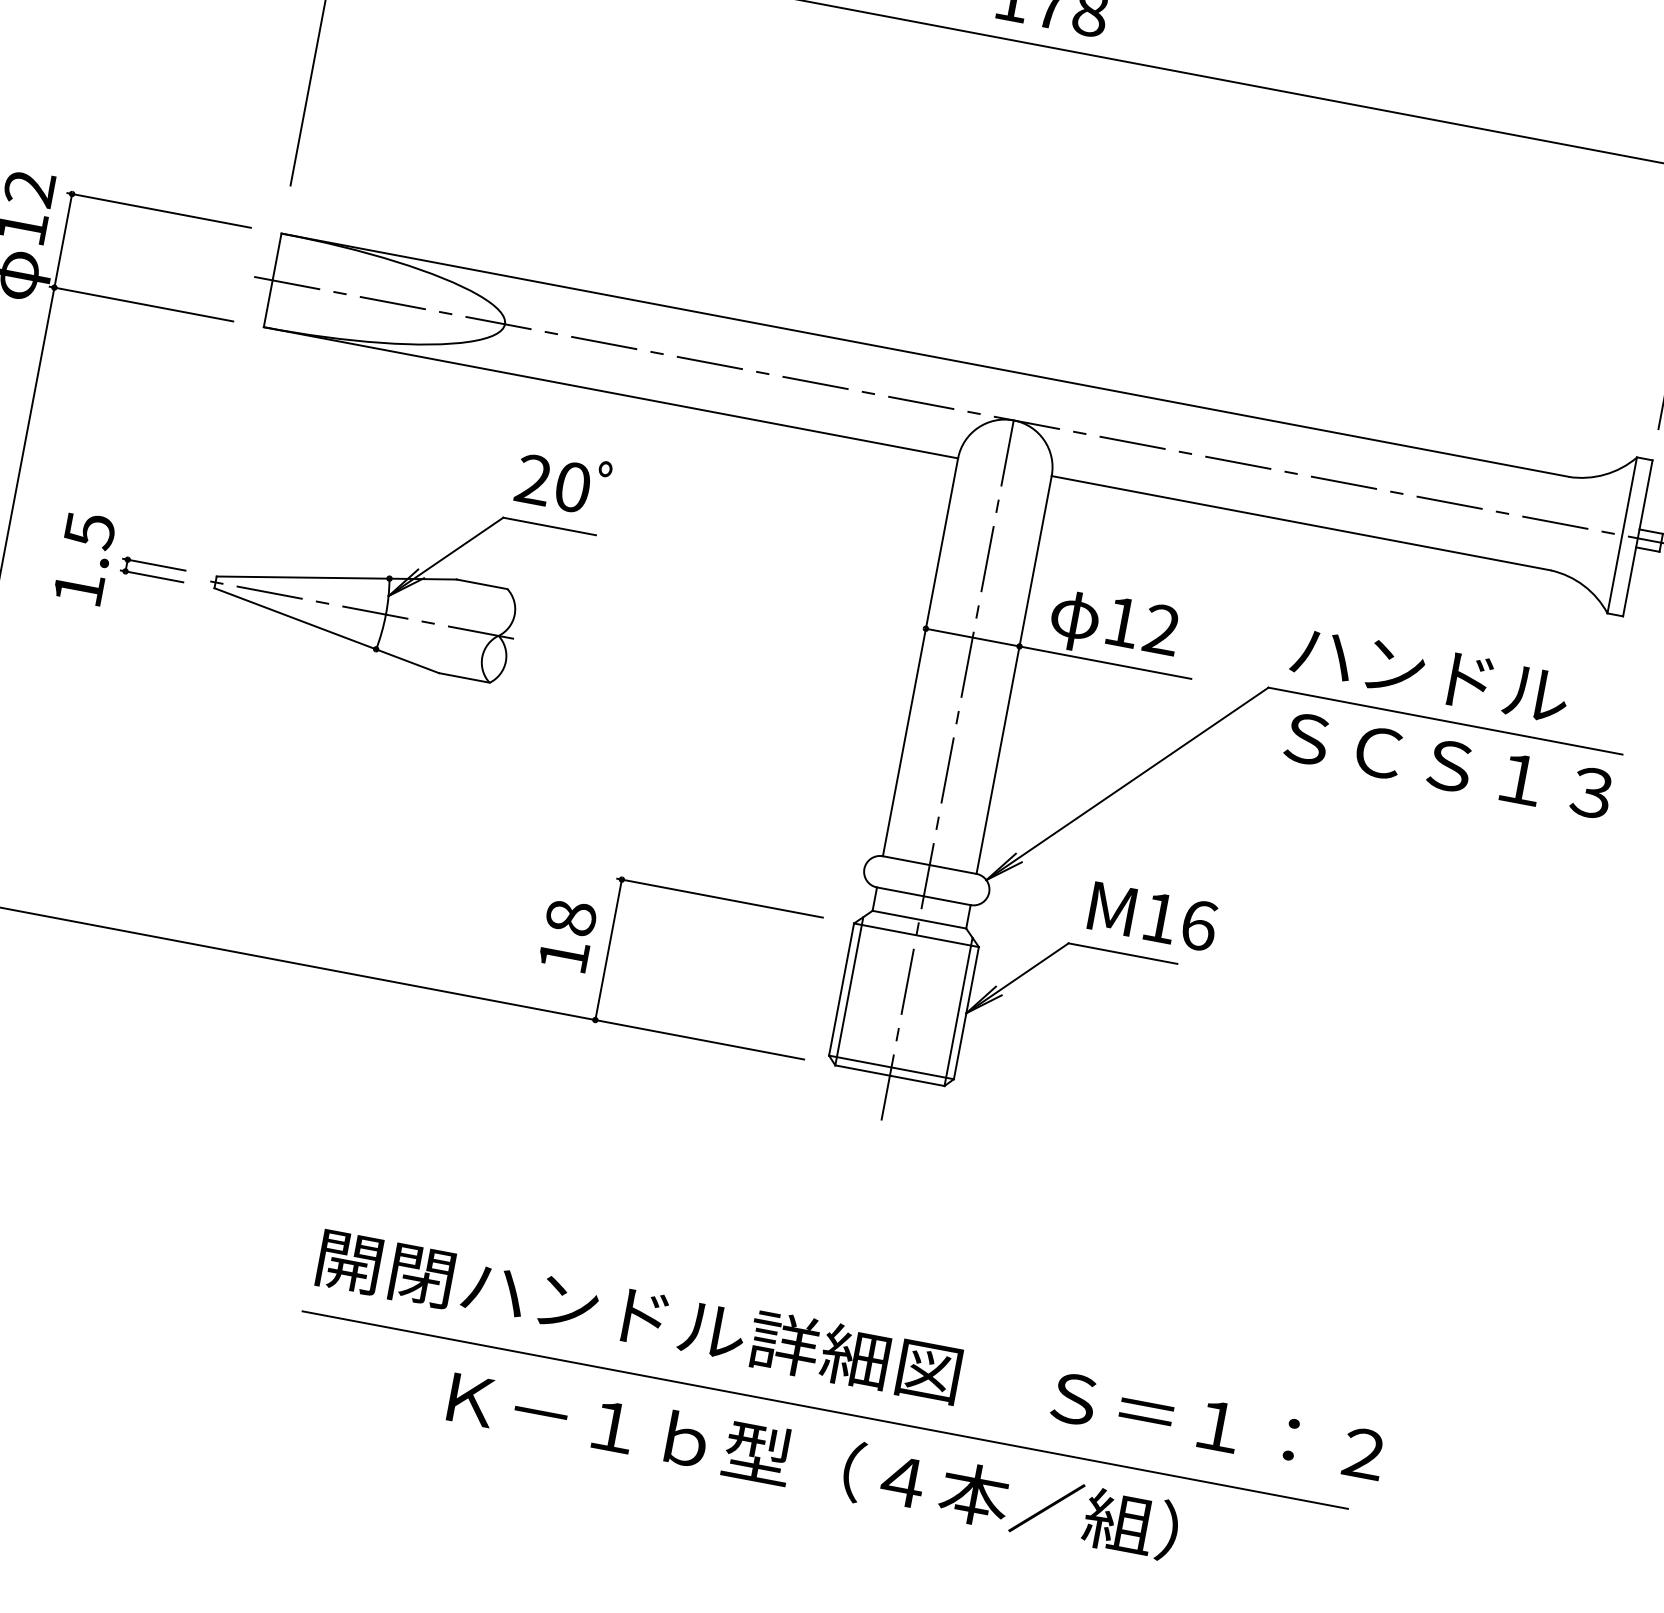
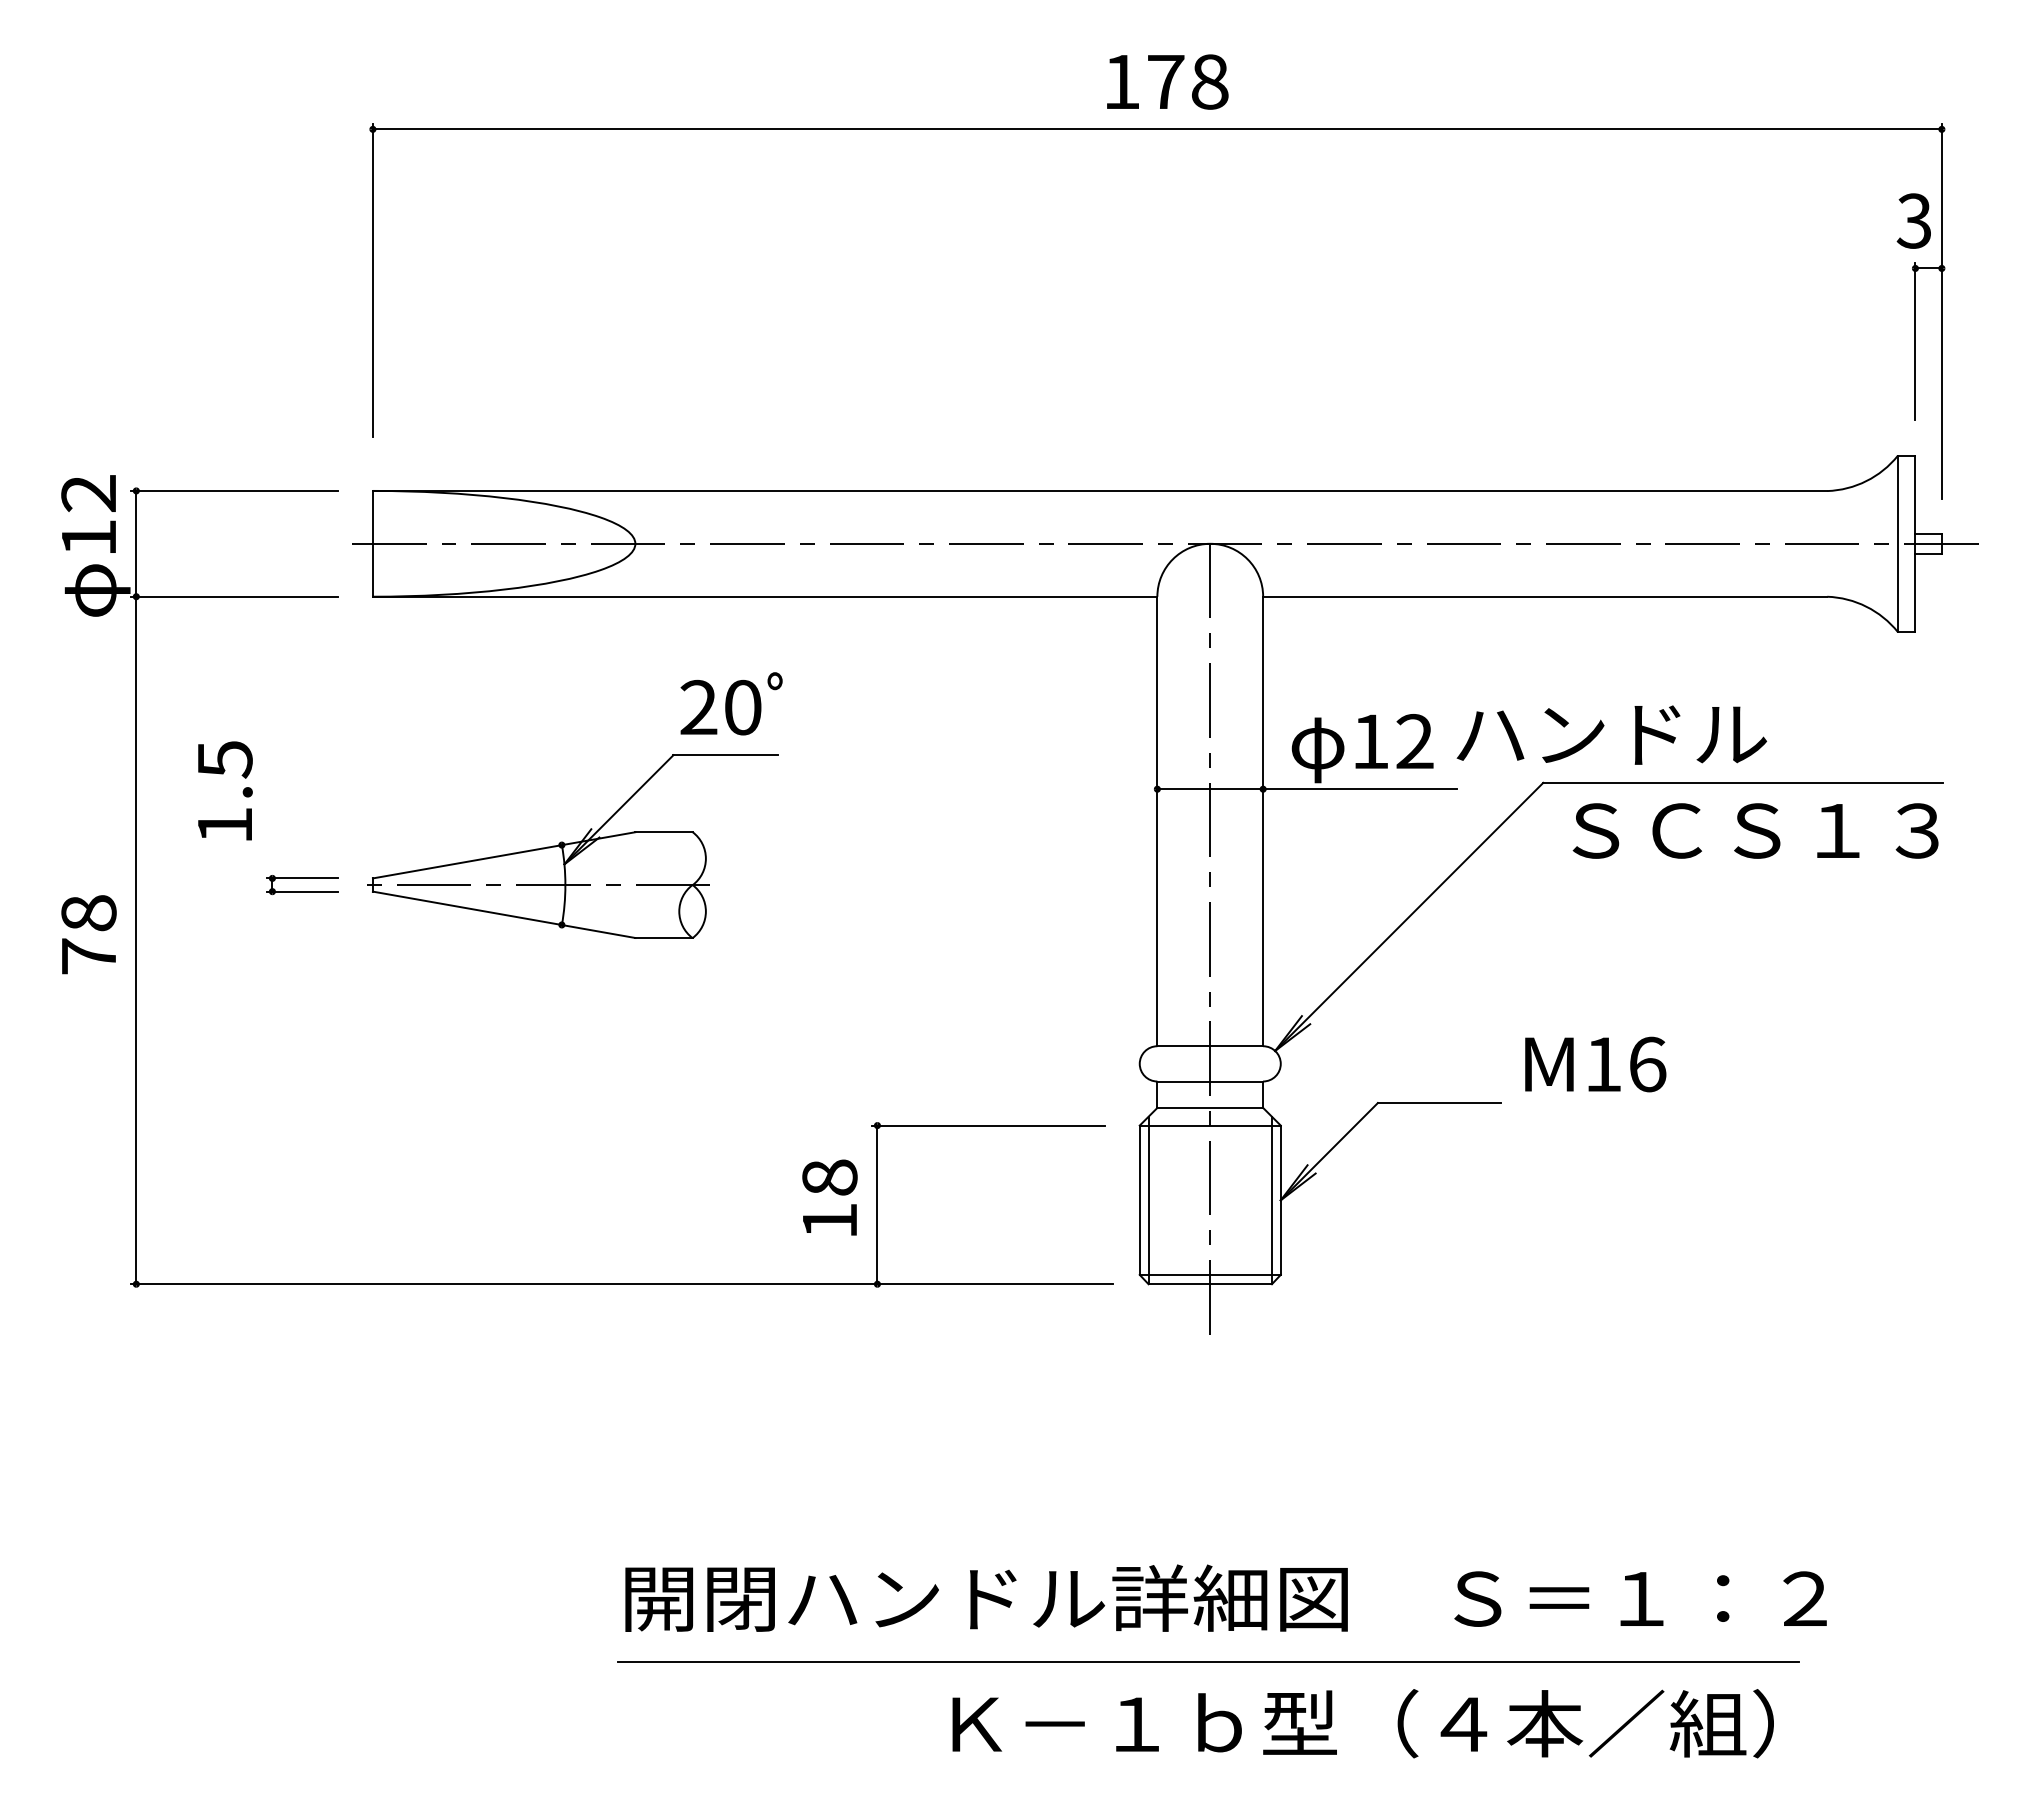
text: (85, 558) -> (225, 790), moved
text: (1429, 673) -> (1611, 734), moved
text: (1153, 916) -> (1595, 1064), moved
text: (813, 1463) -> (1362, 1723), moved

